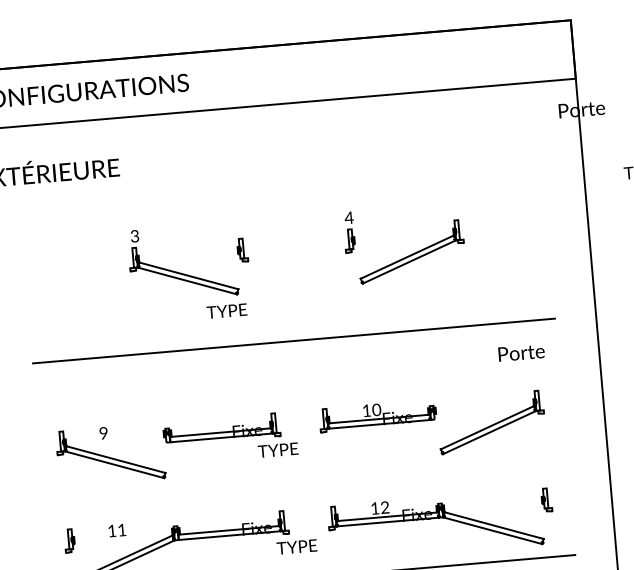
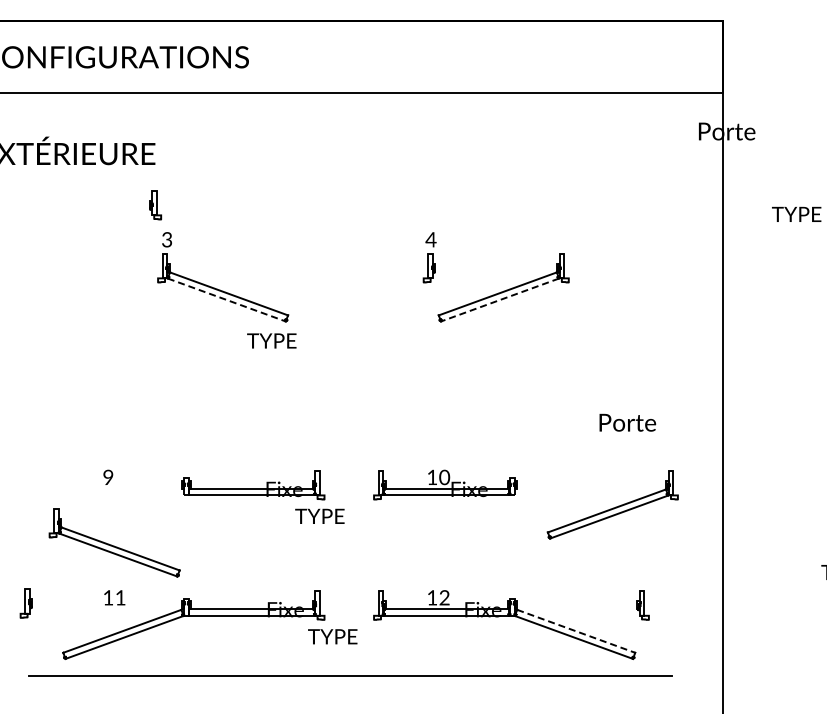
part: (242, 250) -> (155, 205), moved
line: (409, 262) -> (500, 300), solid -> dashed
line: (187, 281) -> (226, 300), solid -> dashed
line: (293, 340) -> (350, 384), removed
part: (491, 422) -> (612, 504), moved
part: (110, 454) -> (114, 542), moved
line: (494, 525) -> (576, 631), solid -> dashed
part: (68, 540) -> (25, 603), moved

